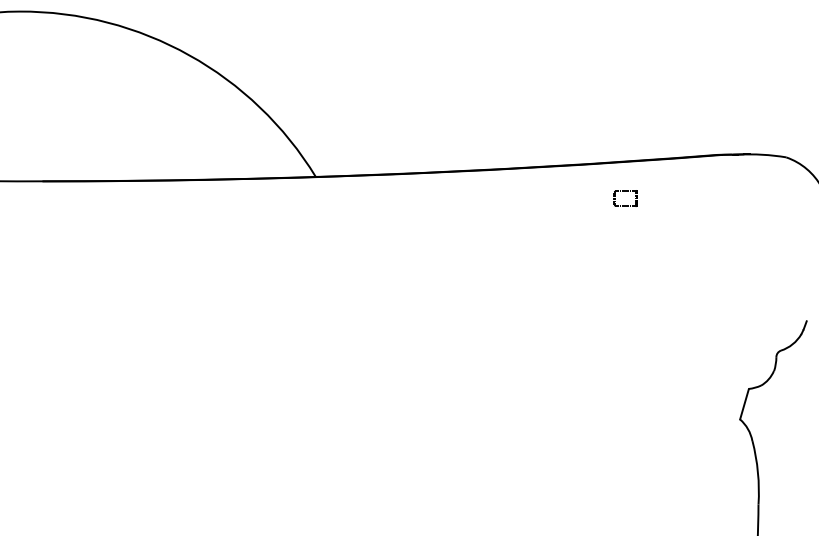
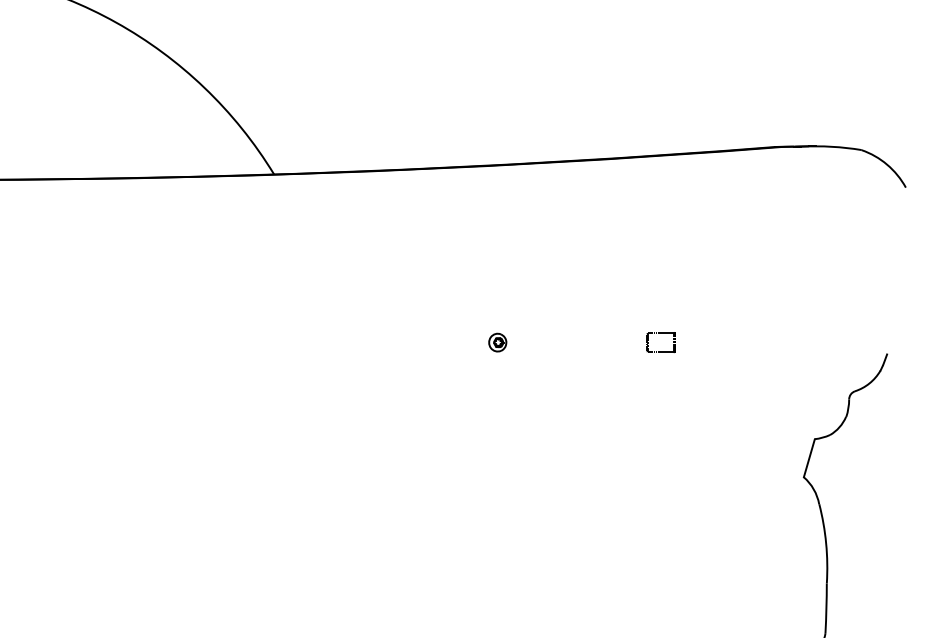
part: (625, 191) -> (660, 333), moved
part: (494, 311) -> (497, 342), added

